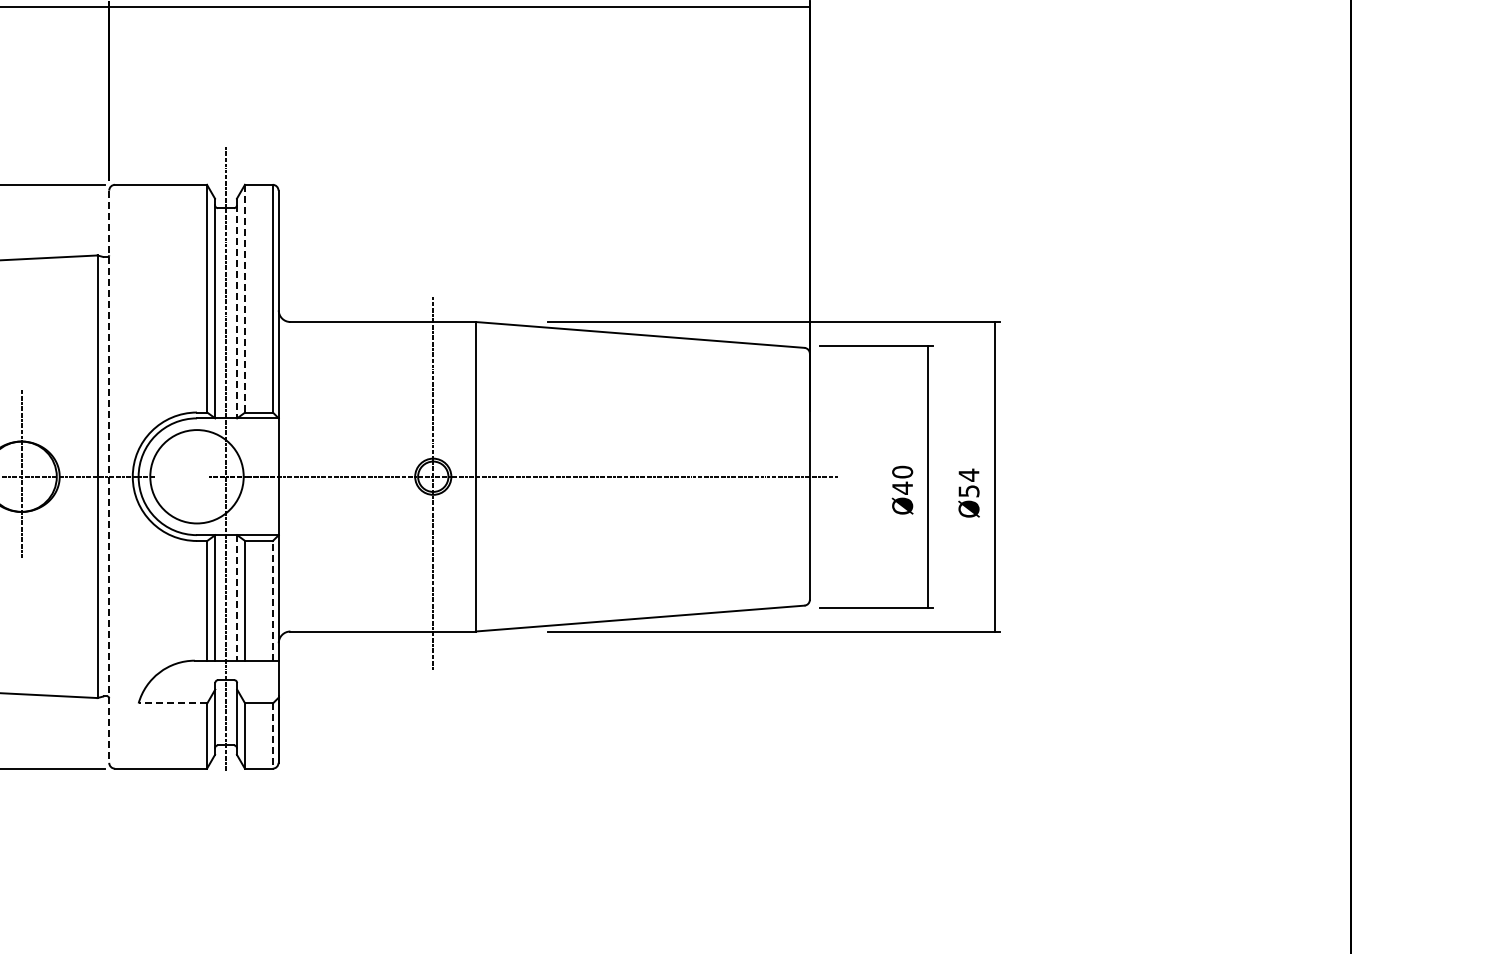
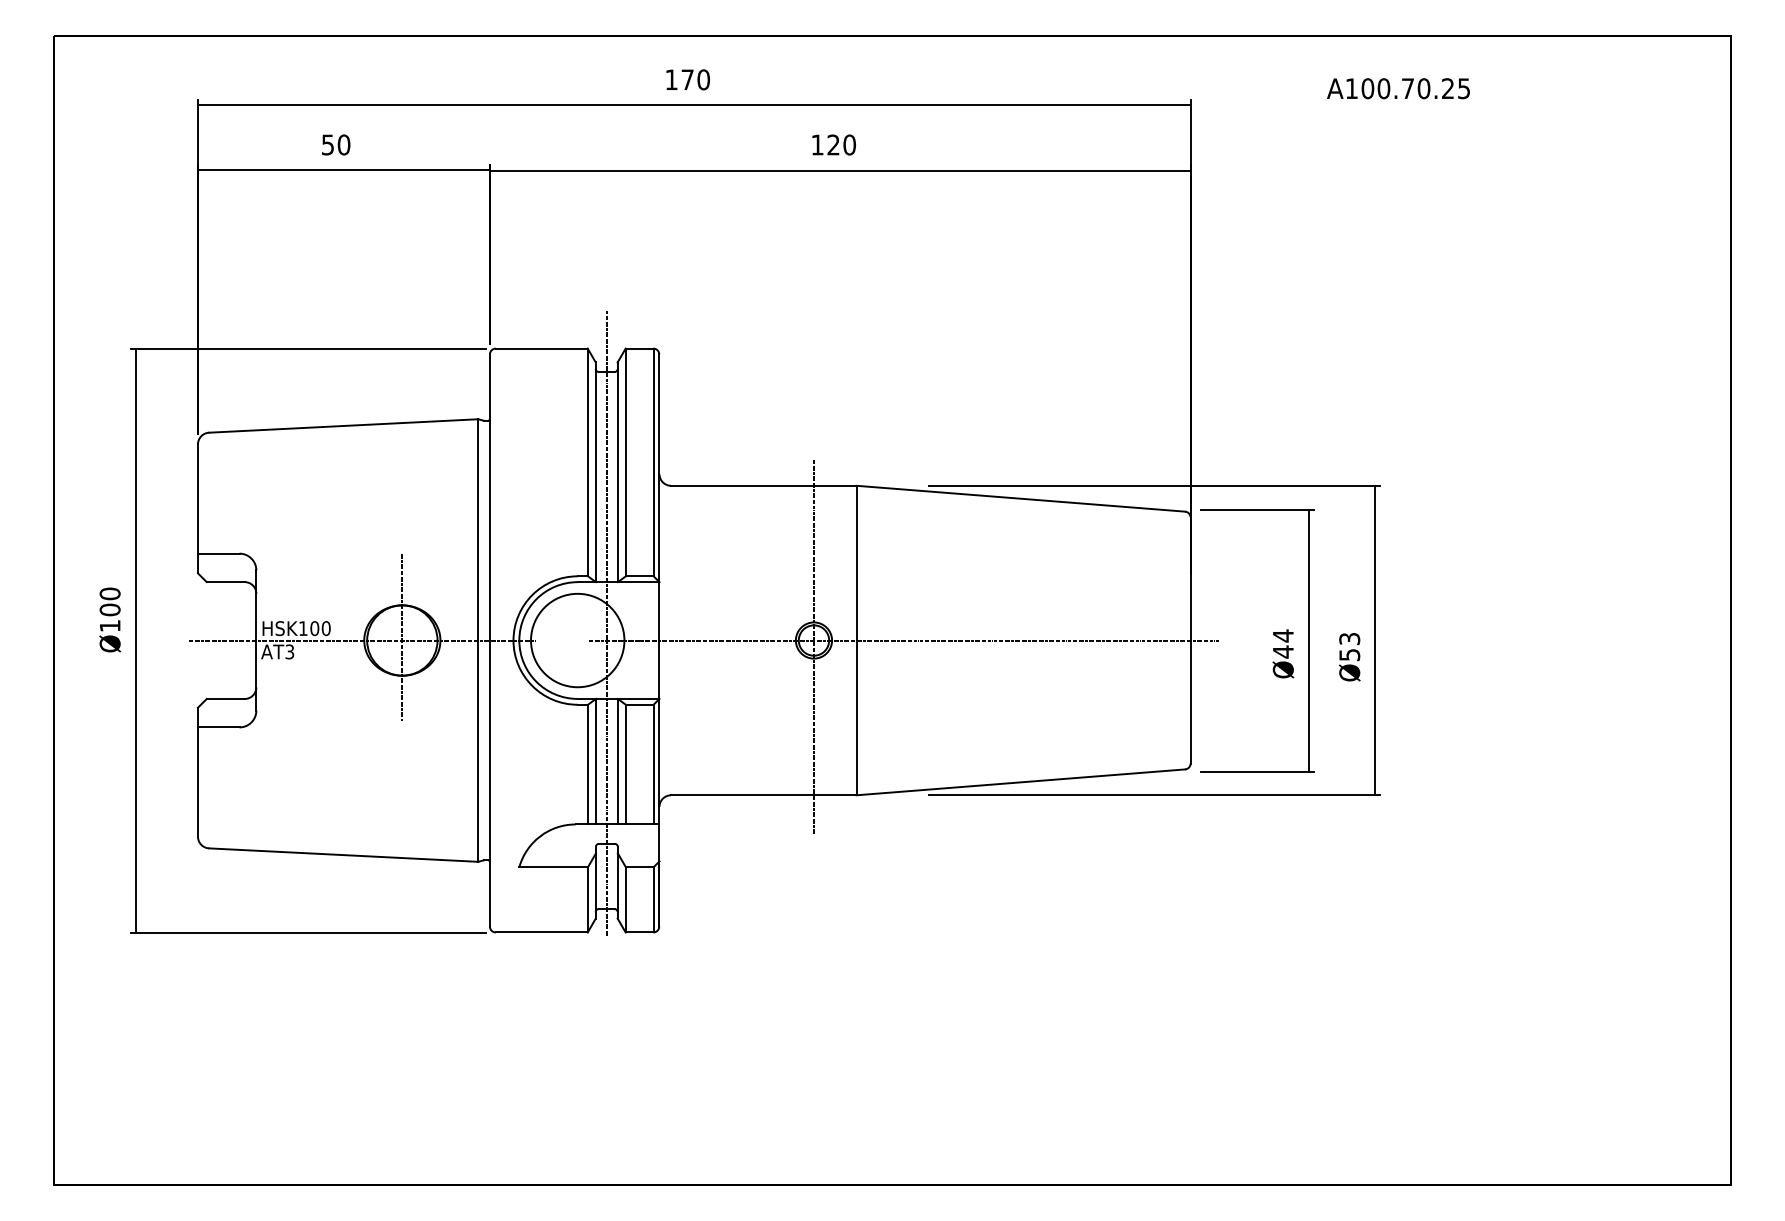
line: (244, 298) -> (625, 462), dashed -> solid
line: (236, 311) -> (617, 475), dashed -> solid
text: (901, 471) -> (1282, 635), Ø40 -> Ø44
text: (968, 474) -> (1349, 638), Ø54 -> Ø53
line: (108, 477) -> (489, 641), dashed -> solid
line: (236, 597) -> (617, 761), dashed -> solid
line: (272, 600) -> (653, 764), dashed -> solid
line: (172, 703) -> (553, 867), dashed -> solid
line: (272, 735) -> (653, 899), dashed -> solid

